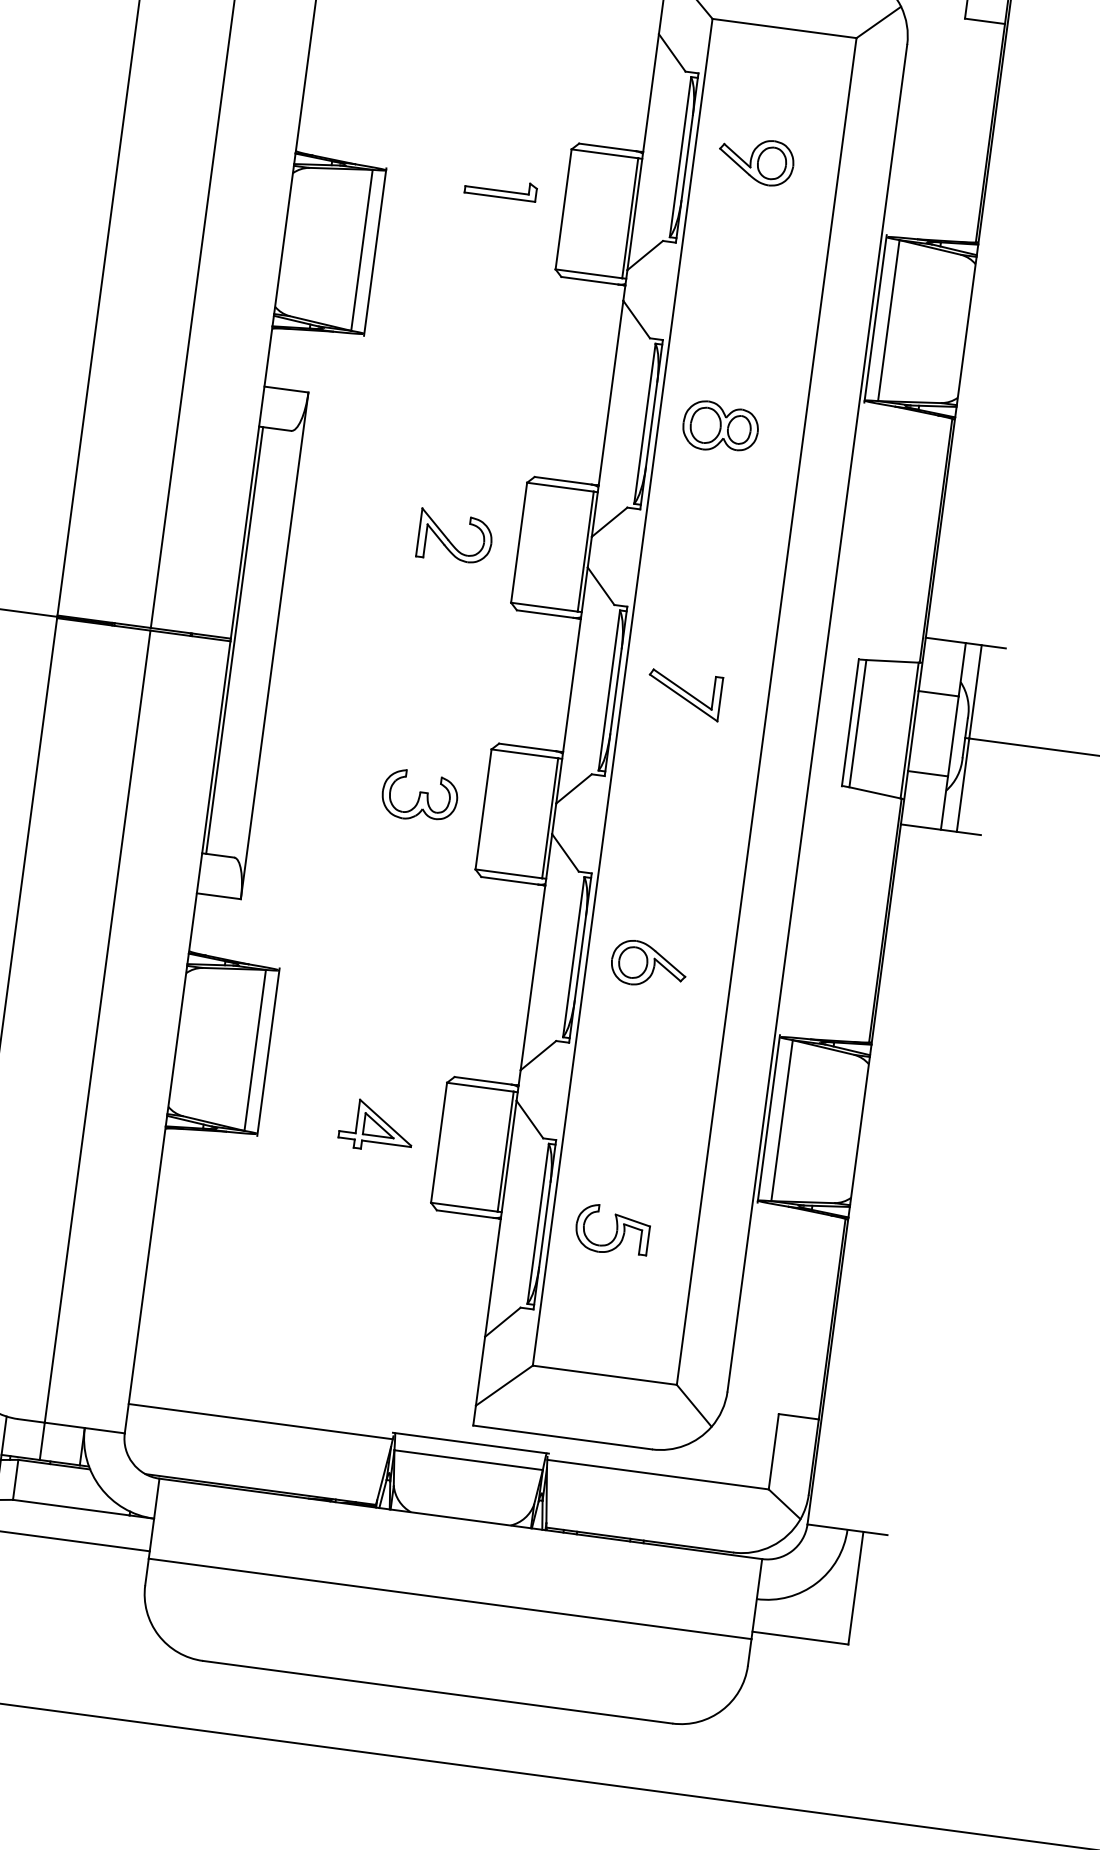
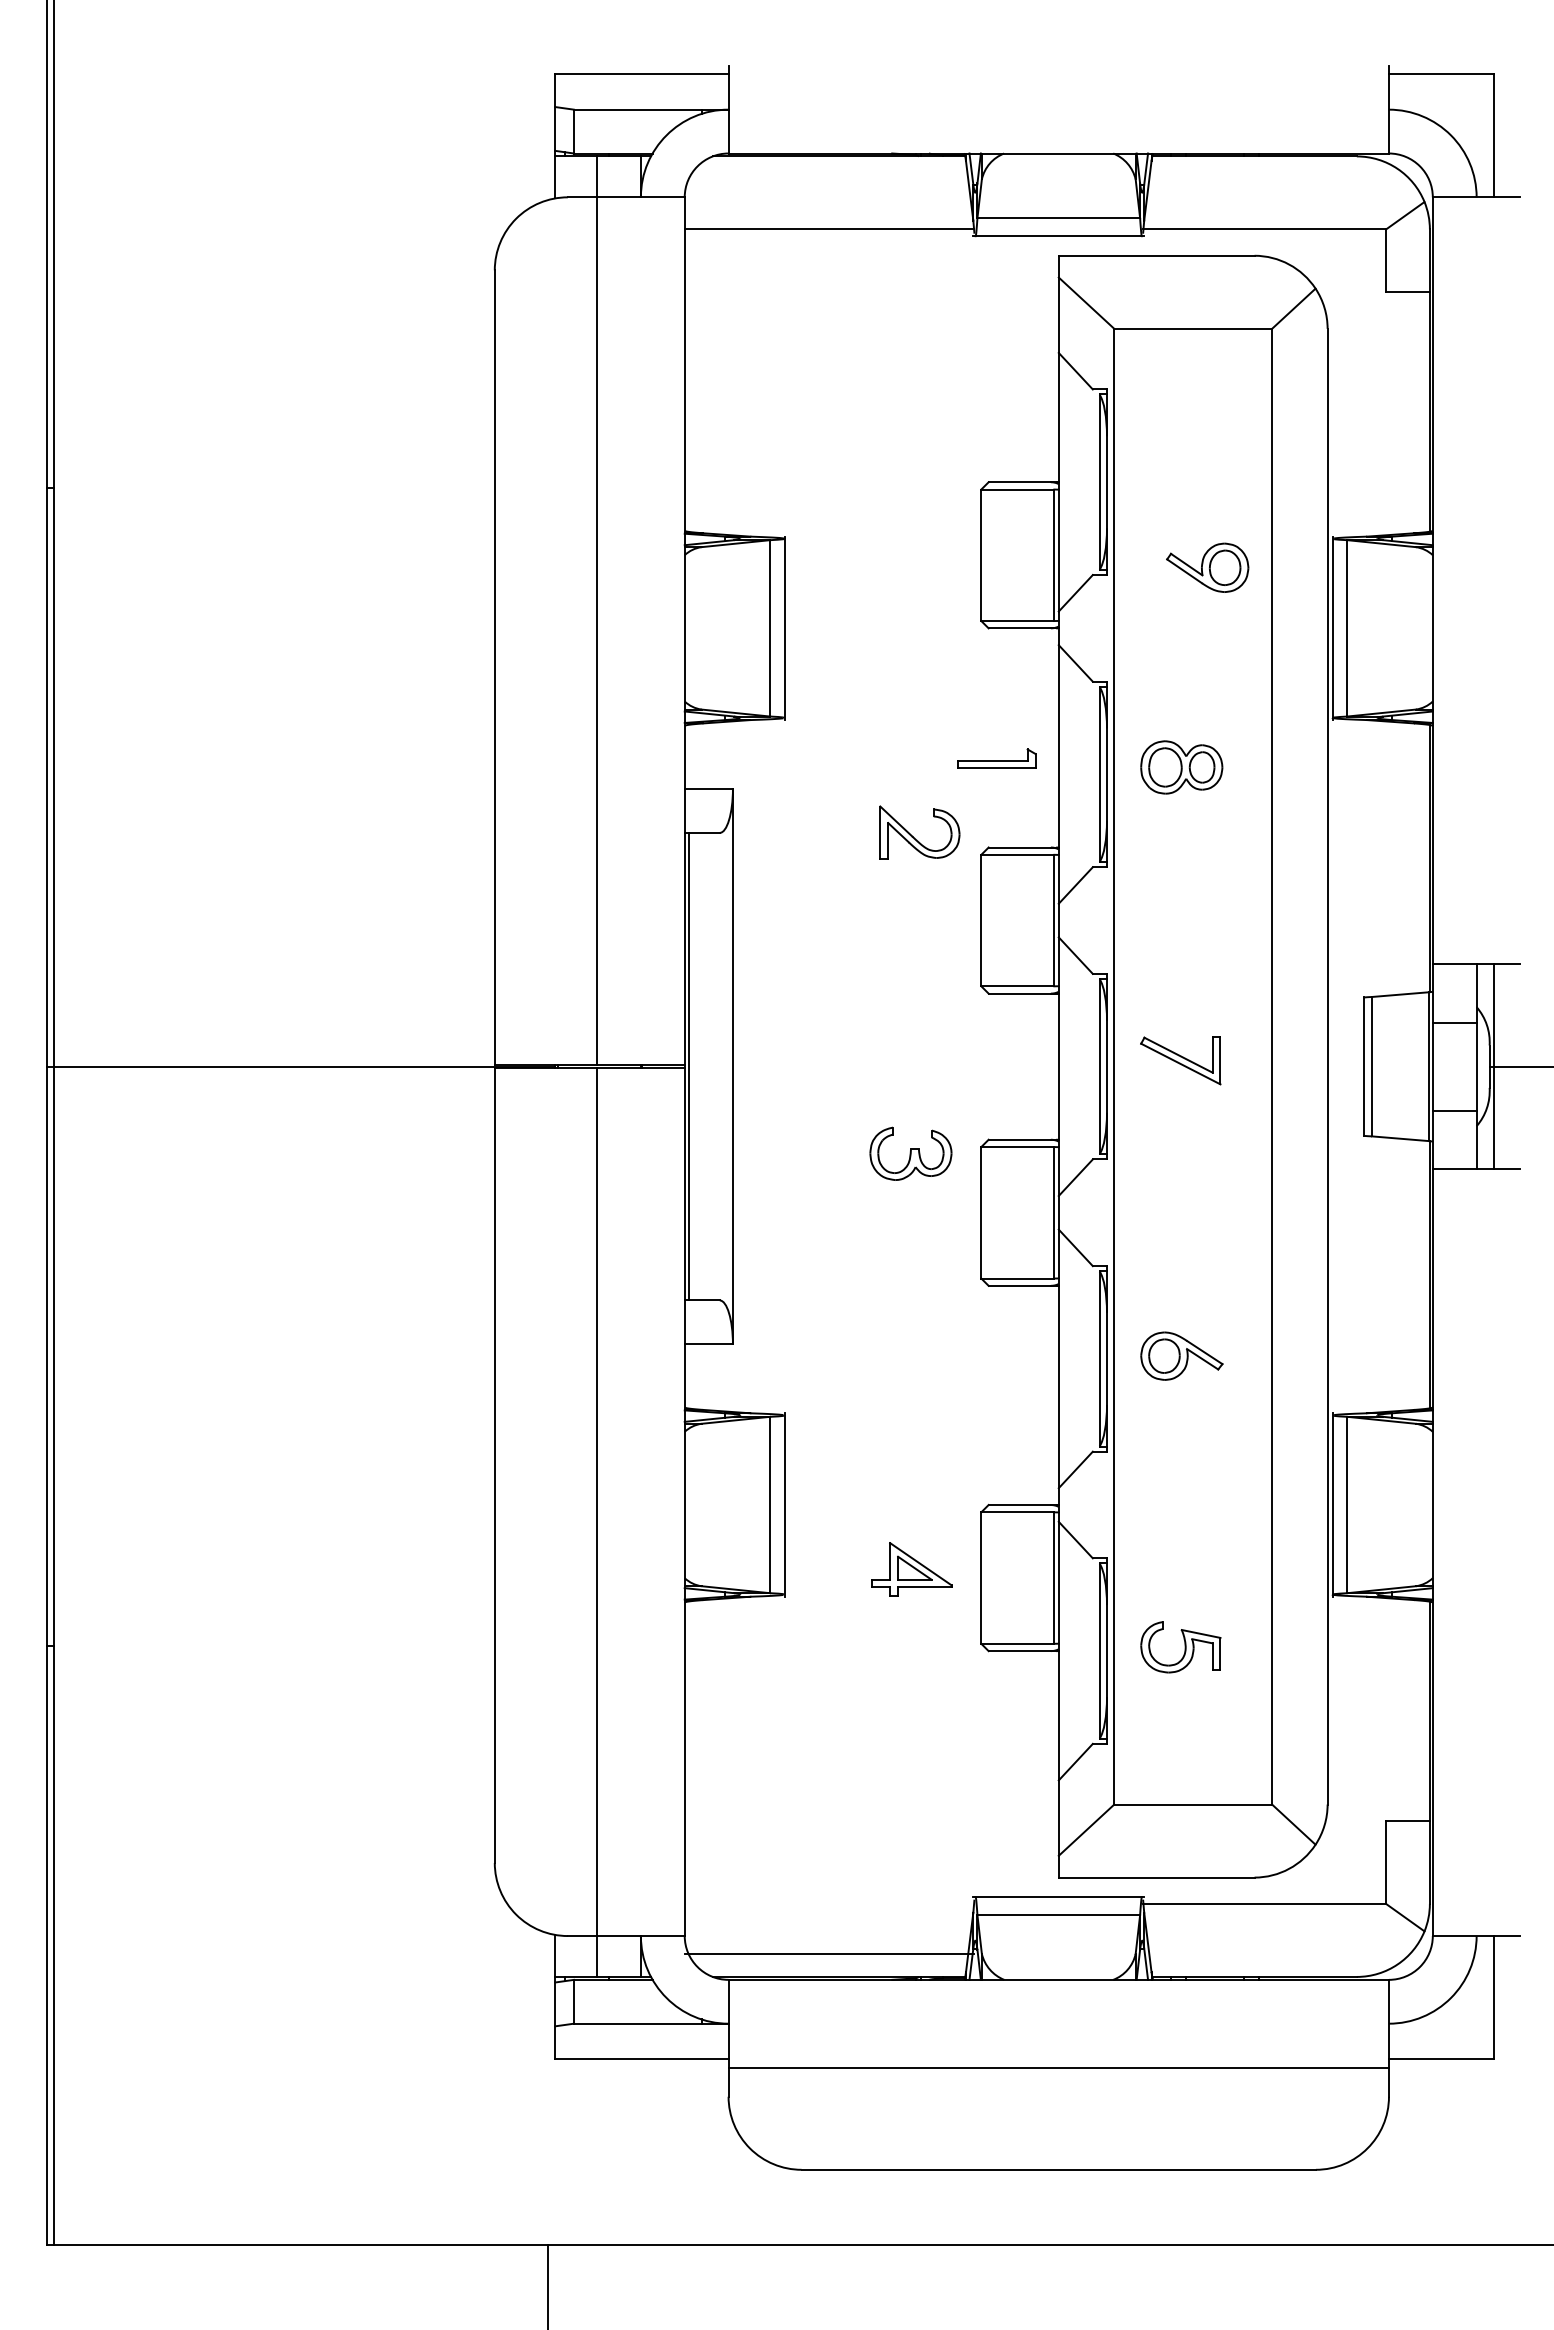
part: (756, 160) -> (1207, 567), moved
part: (500, 188) -> (996, 758), moved
part: (449, 540) -> (914, 837), moved
part: (419, 795) -> (910, 1153), moved
line: (260, 1421) -> (829, 1953), moved

